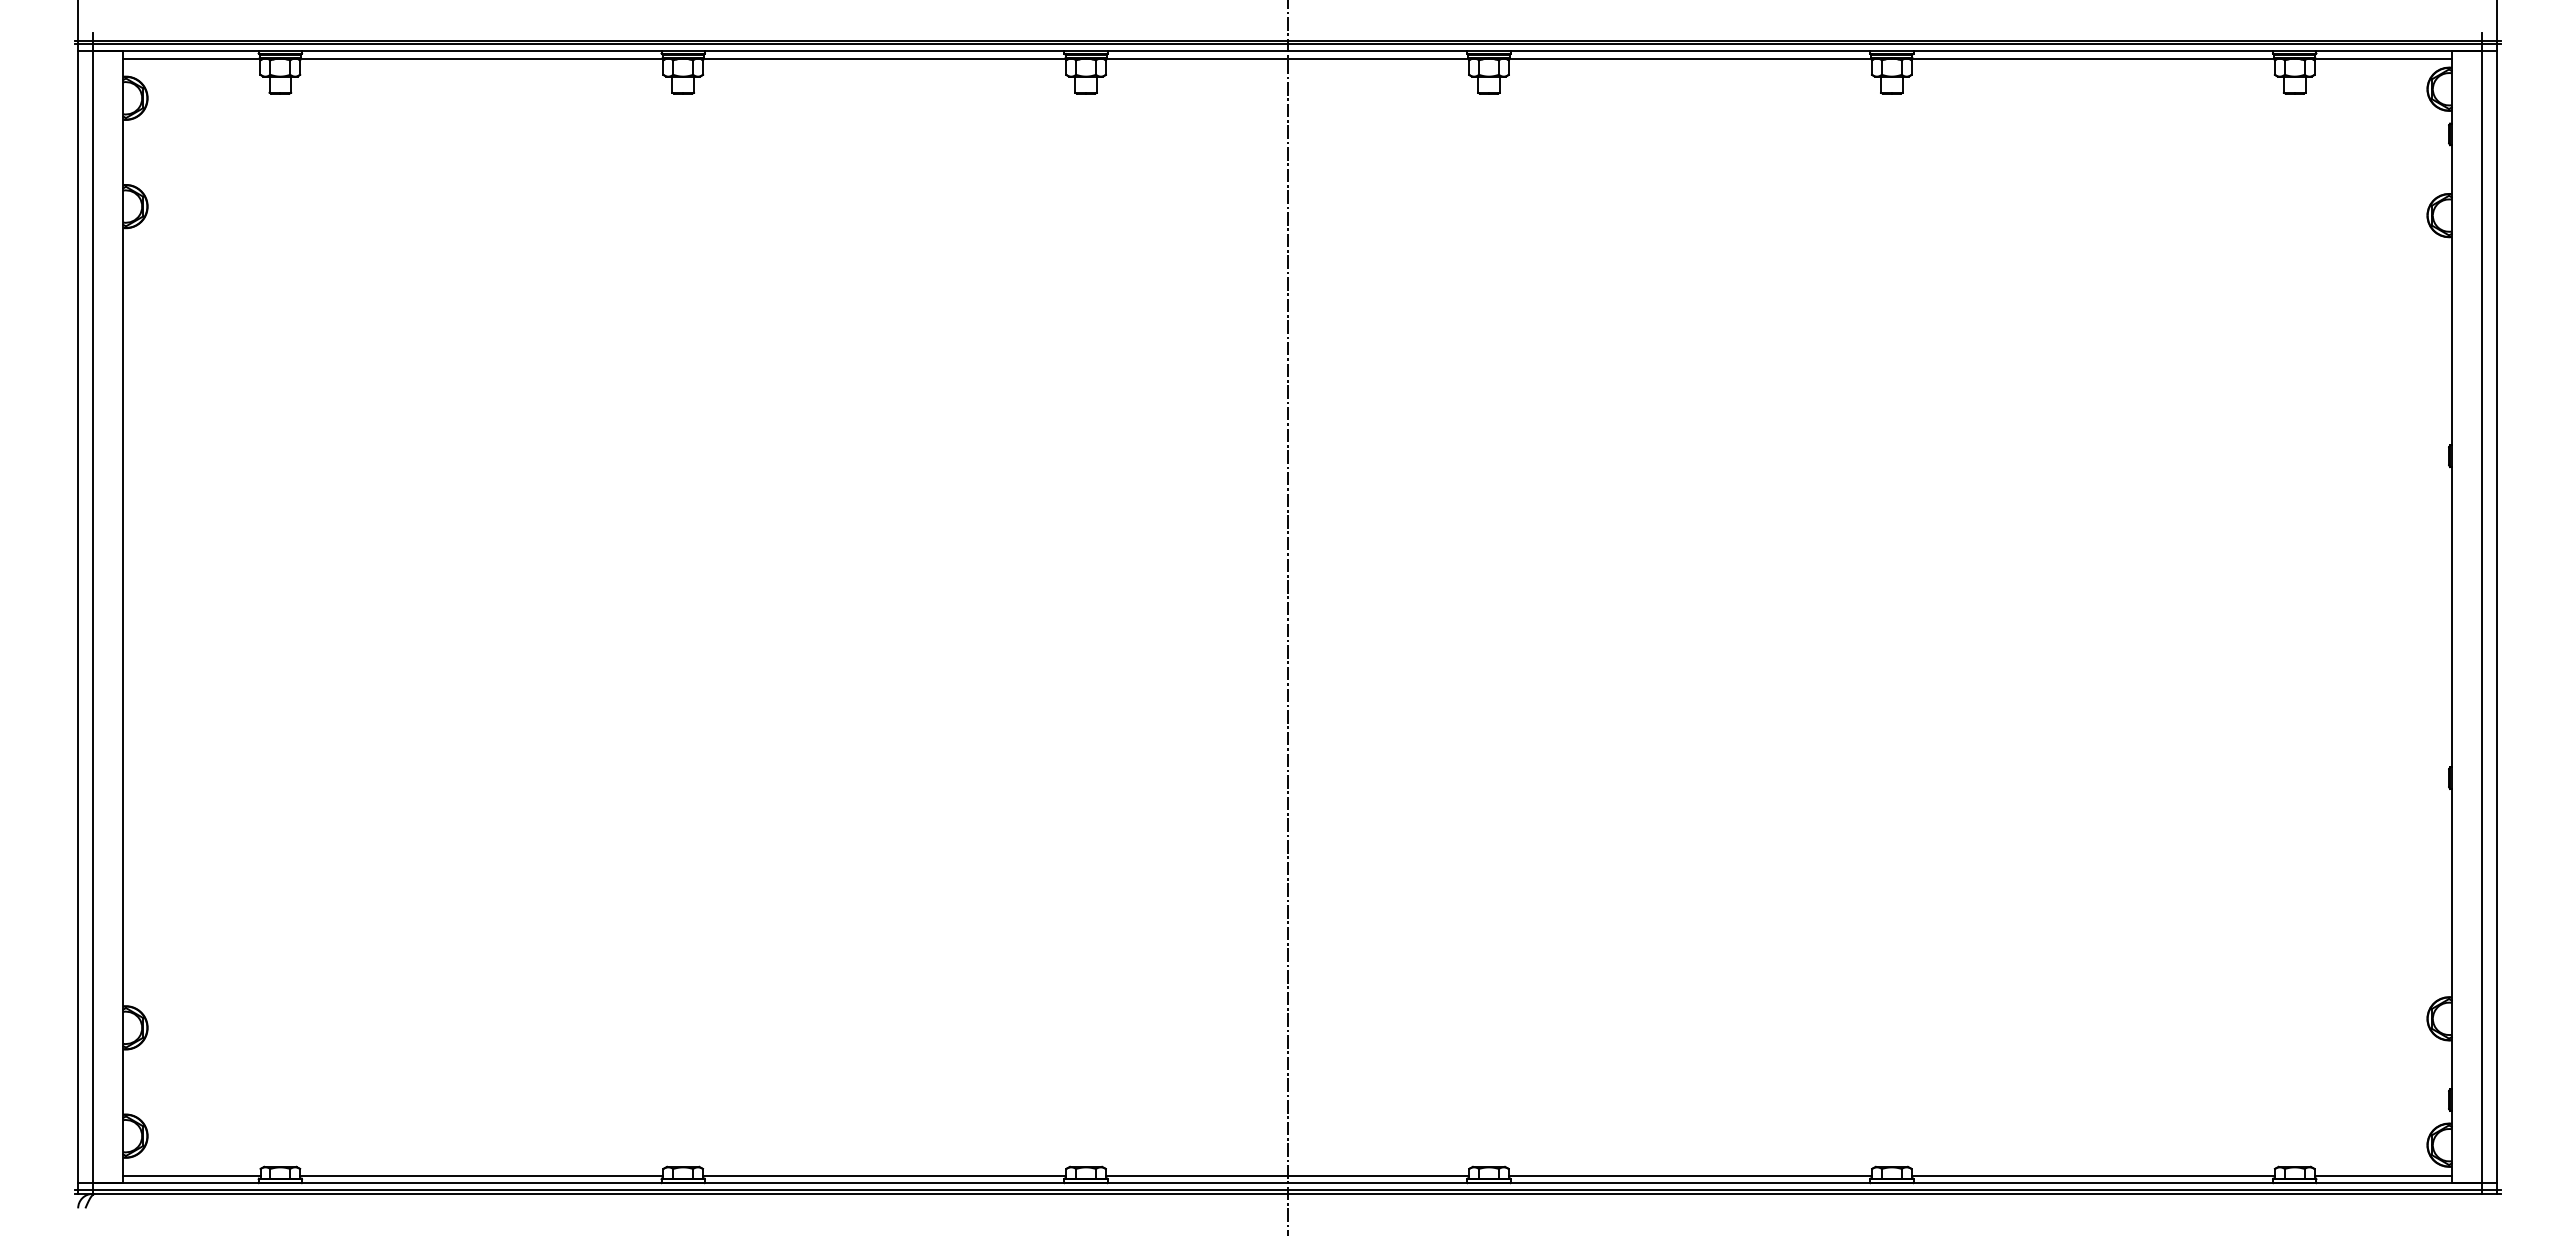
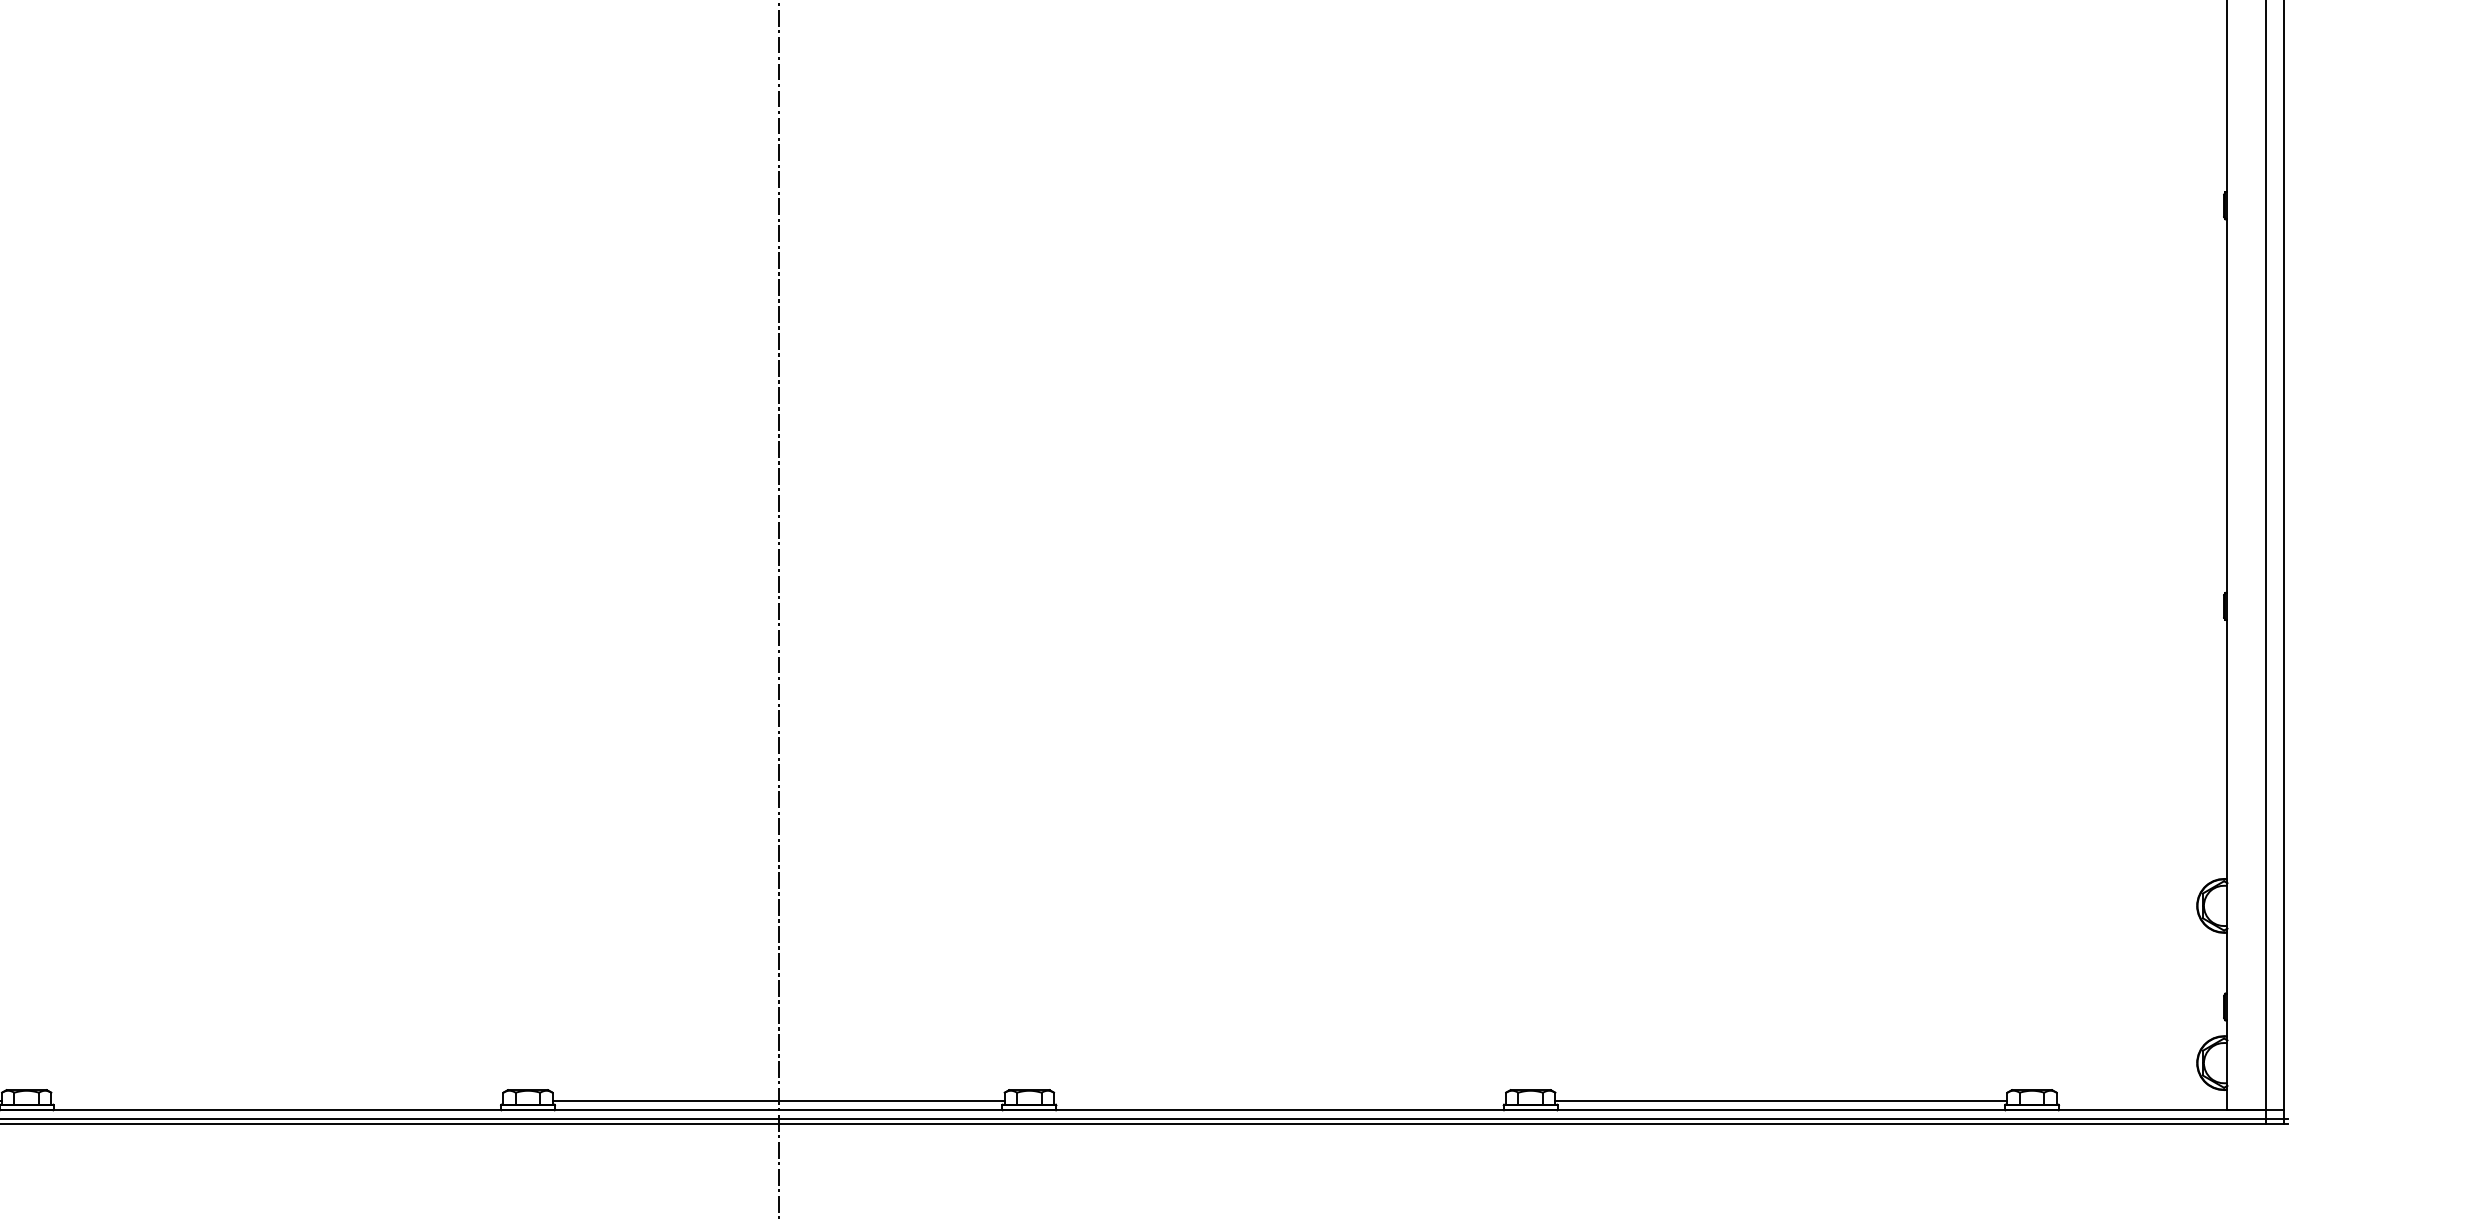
line: (884, 1175) -> (277, 1100), removed
line: (1690, 1175) -> (1280, 1100), removed
line: (2382, 1175) -> (2141, 1100), removed

